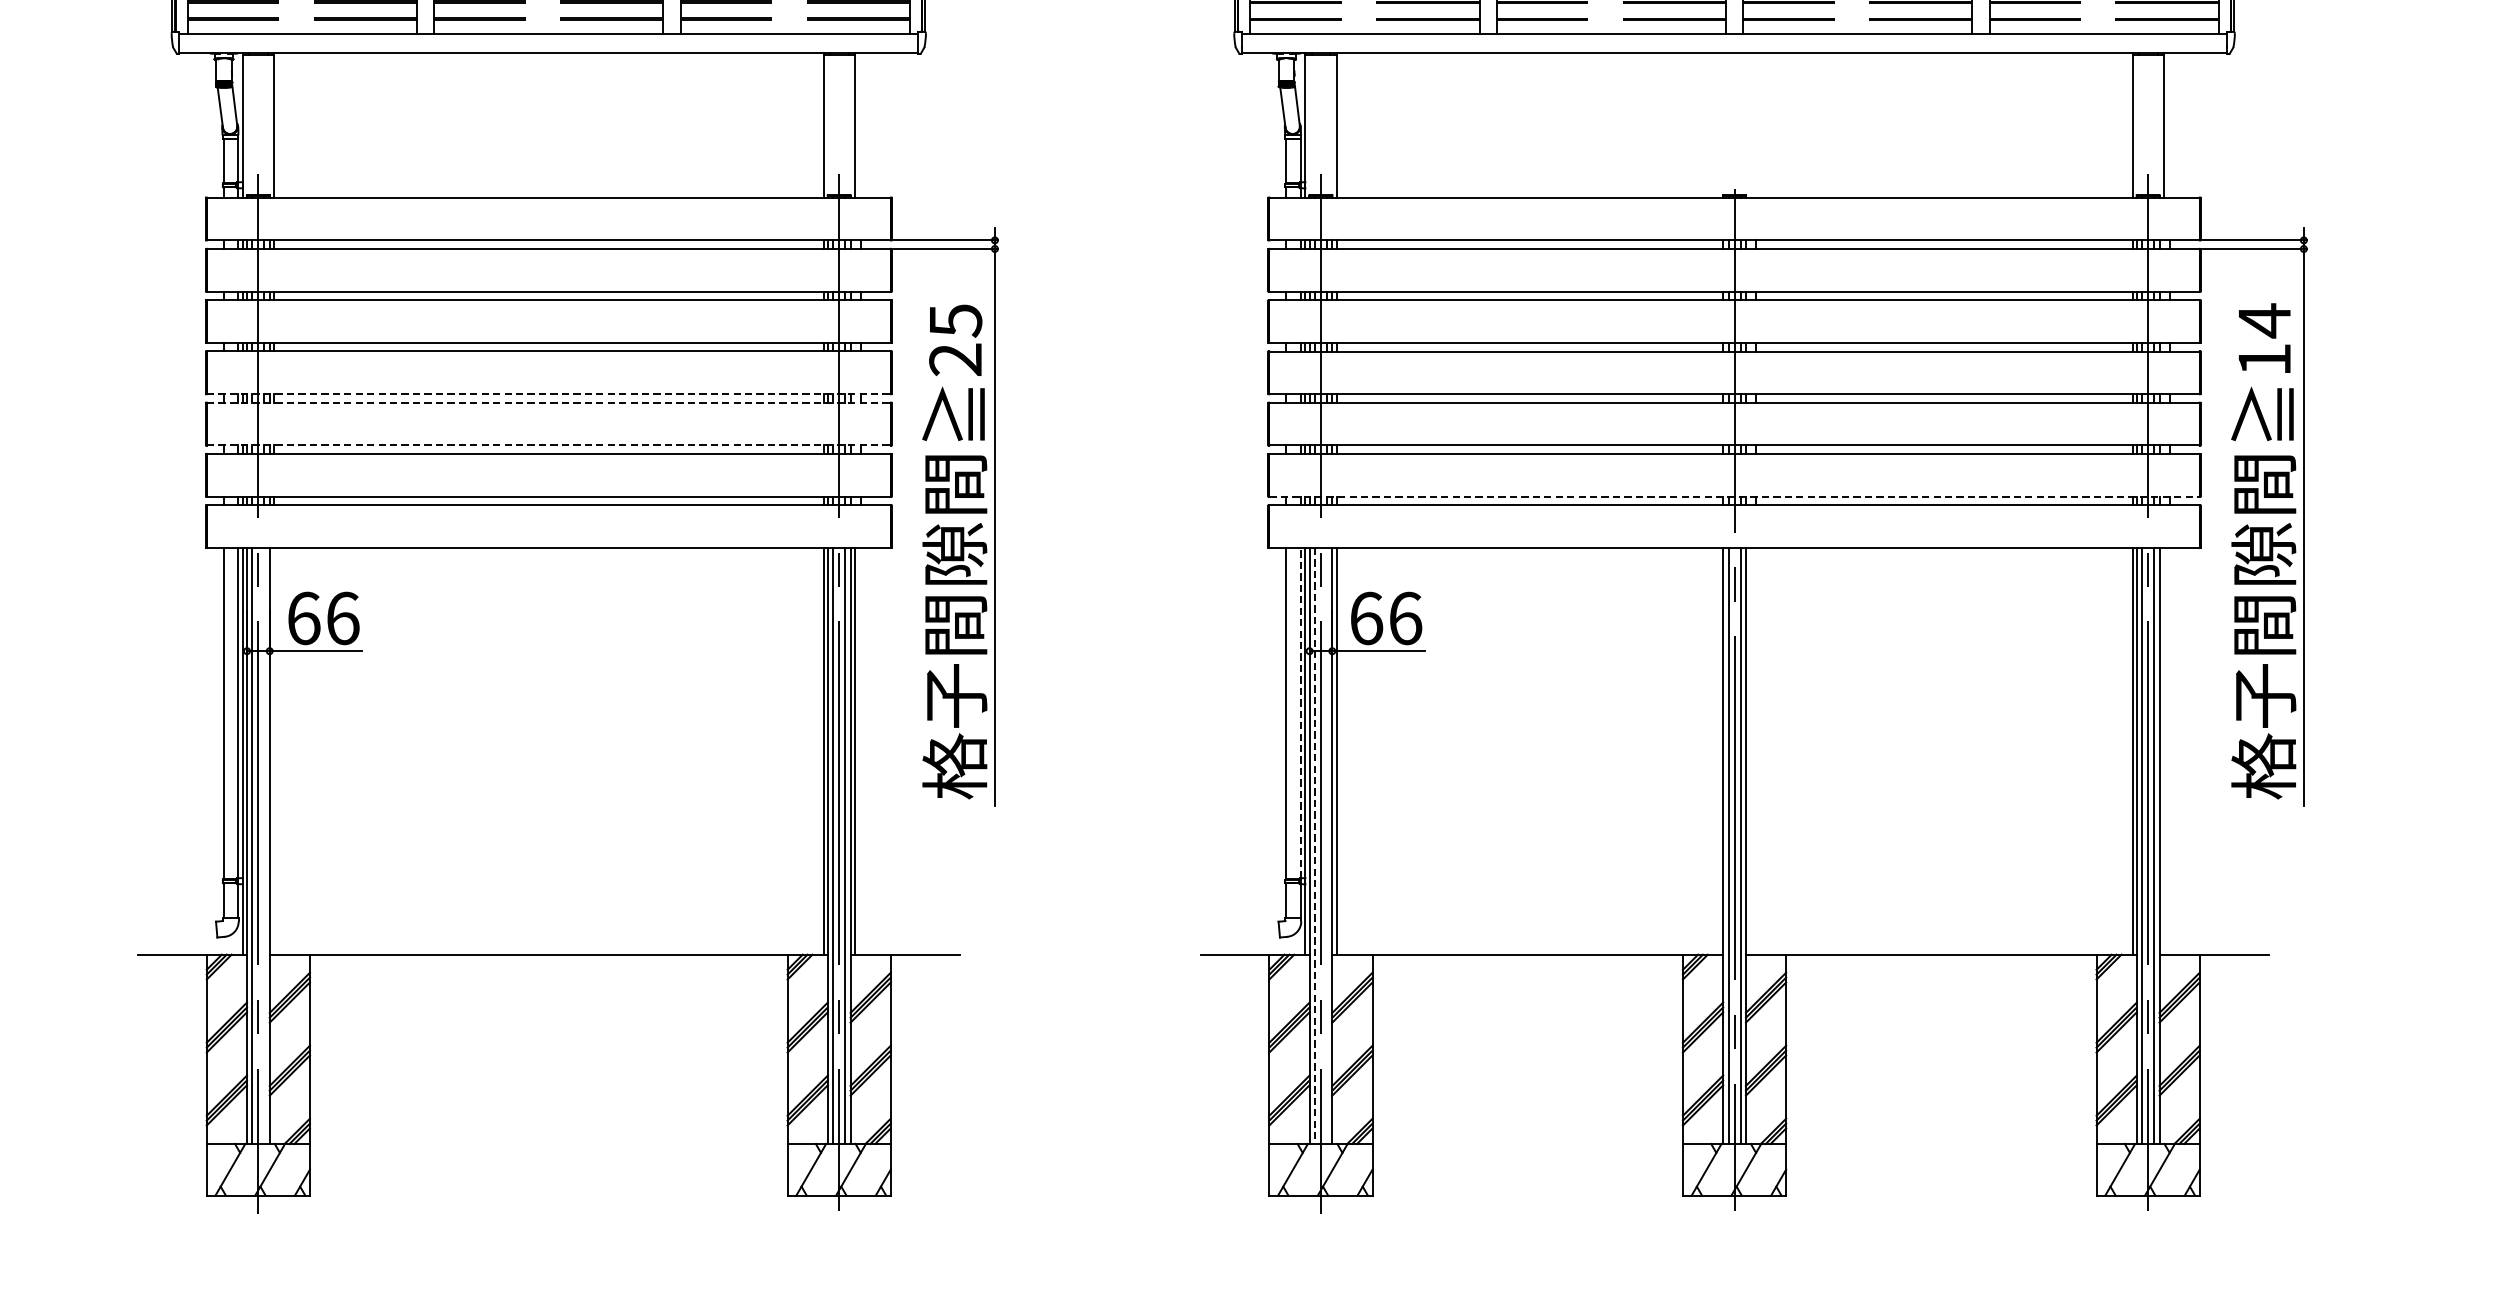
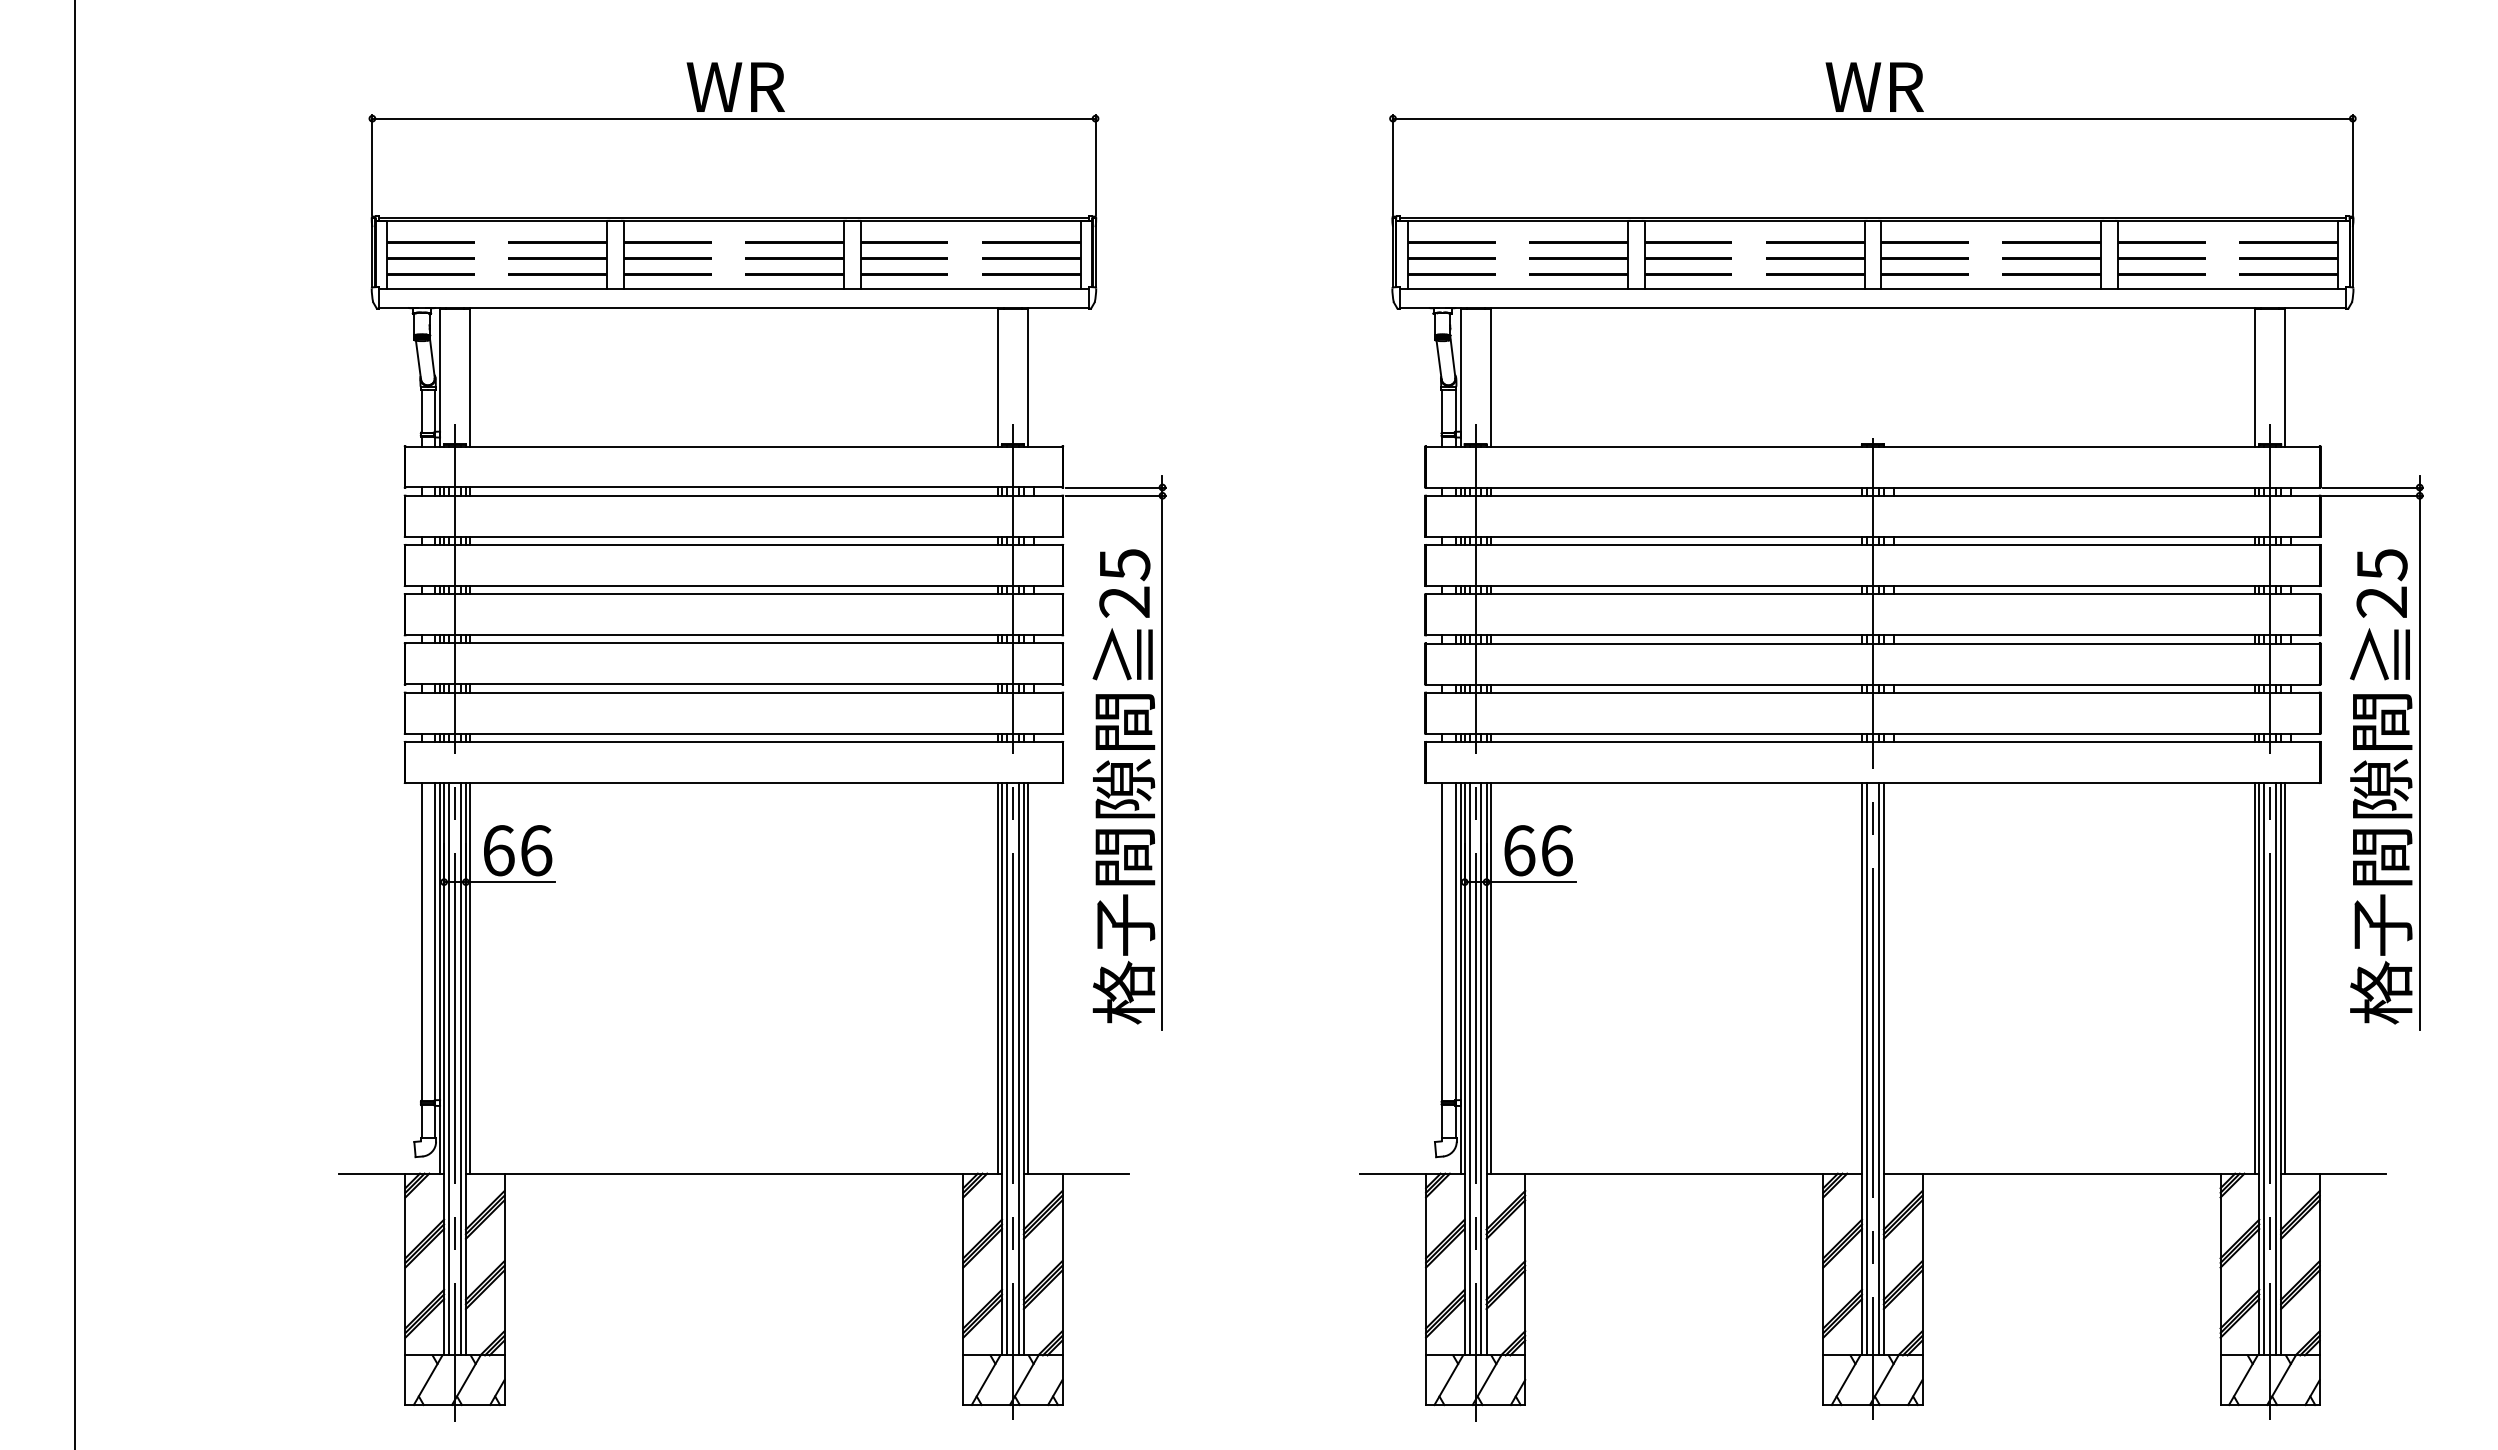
text: (2264, 339) -> (2381, 582), 14 -> 25
line: (548, 394) -> (733, 635), dashed -> solid
line: (548, 402) -> (733, 643), dashed -> solid
line: (548, 445) -> (733, 684), dashed -> solid
line: (1734, 496) -> (1872, 733), dashed -> solid
line: (1301, 713) -> (1456, 941), dashed -> solid
line: (273, 750) -> (469, 977), added
line: (2164, 751) -> (2285, 978), added
line: (264, 845) -> (460, 1068), added
line: (1314, 846) -> (1469, 1069), dashed -> solid
line: (1327, 846) -> (1481, 1069), added

